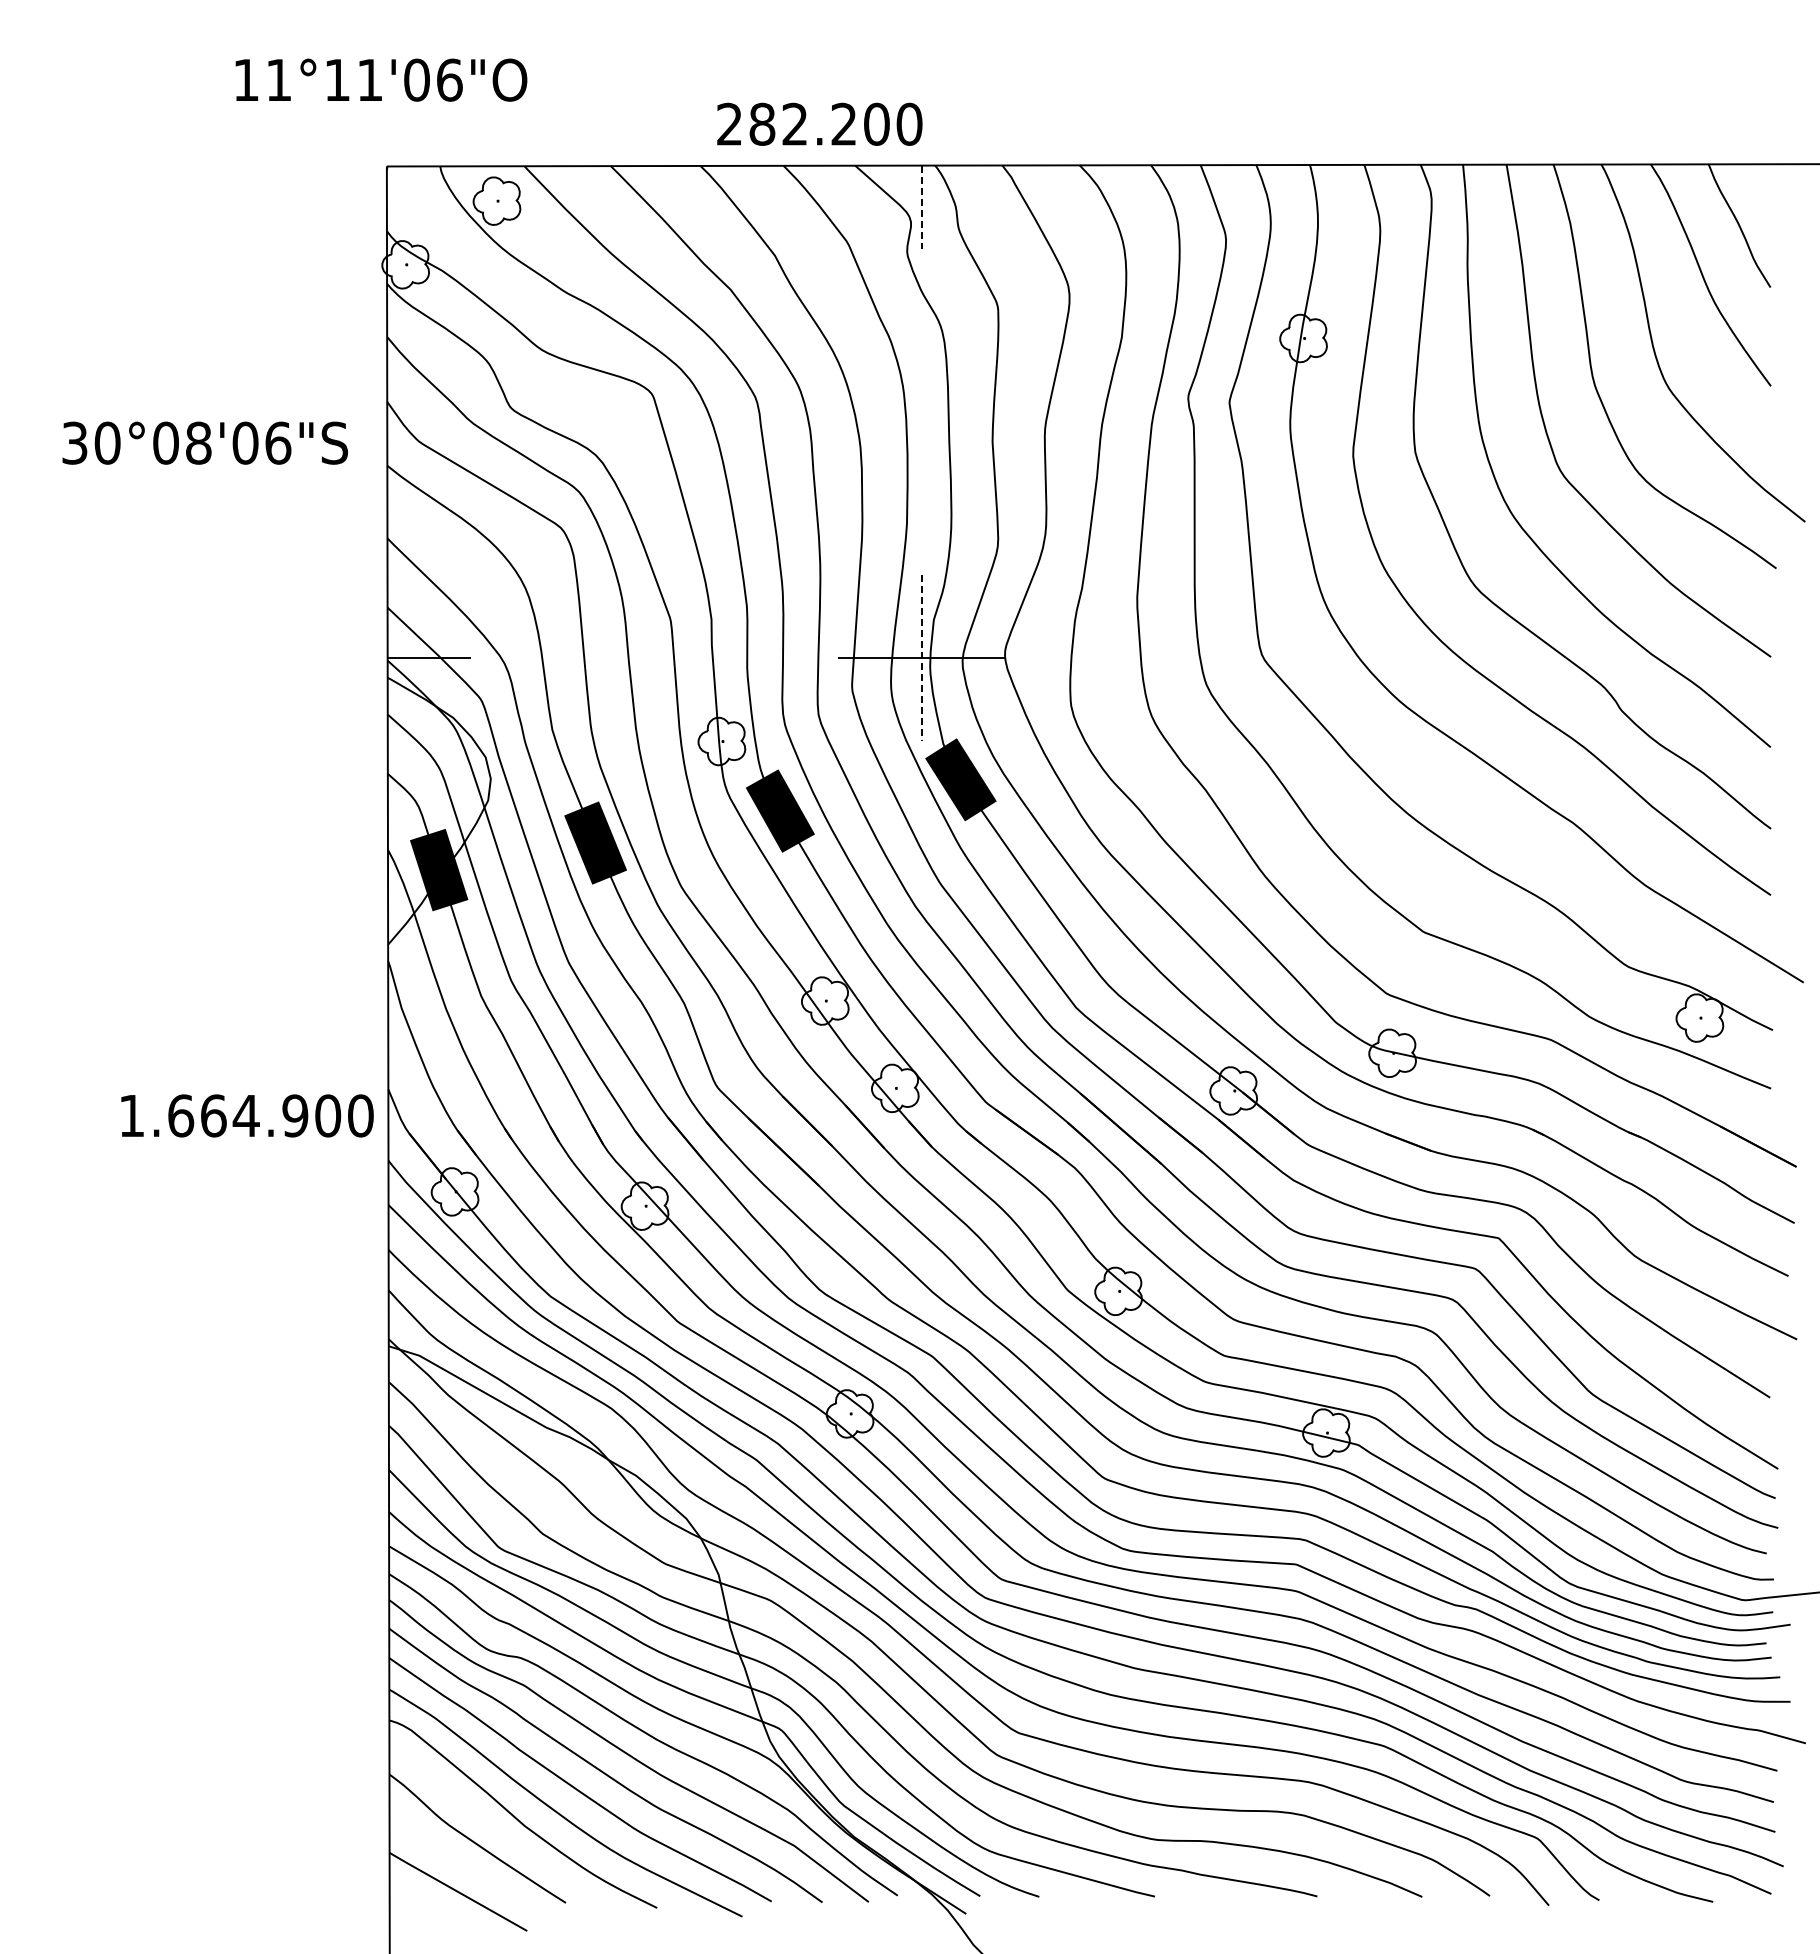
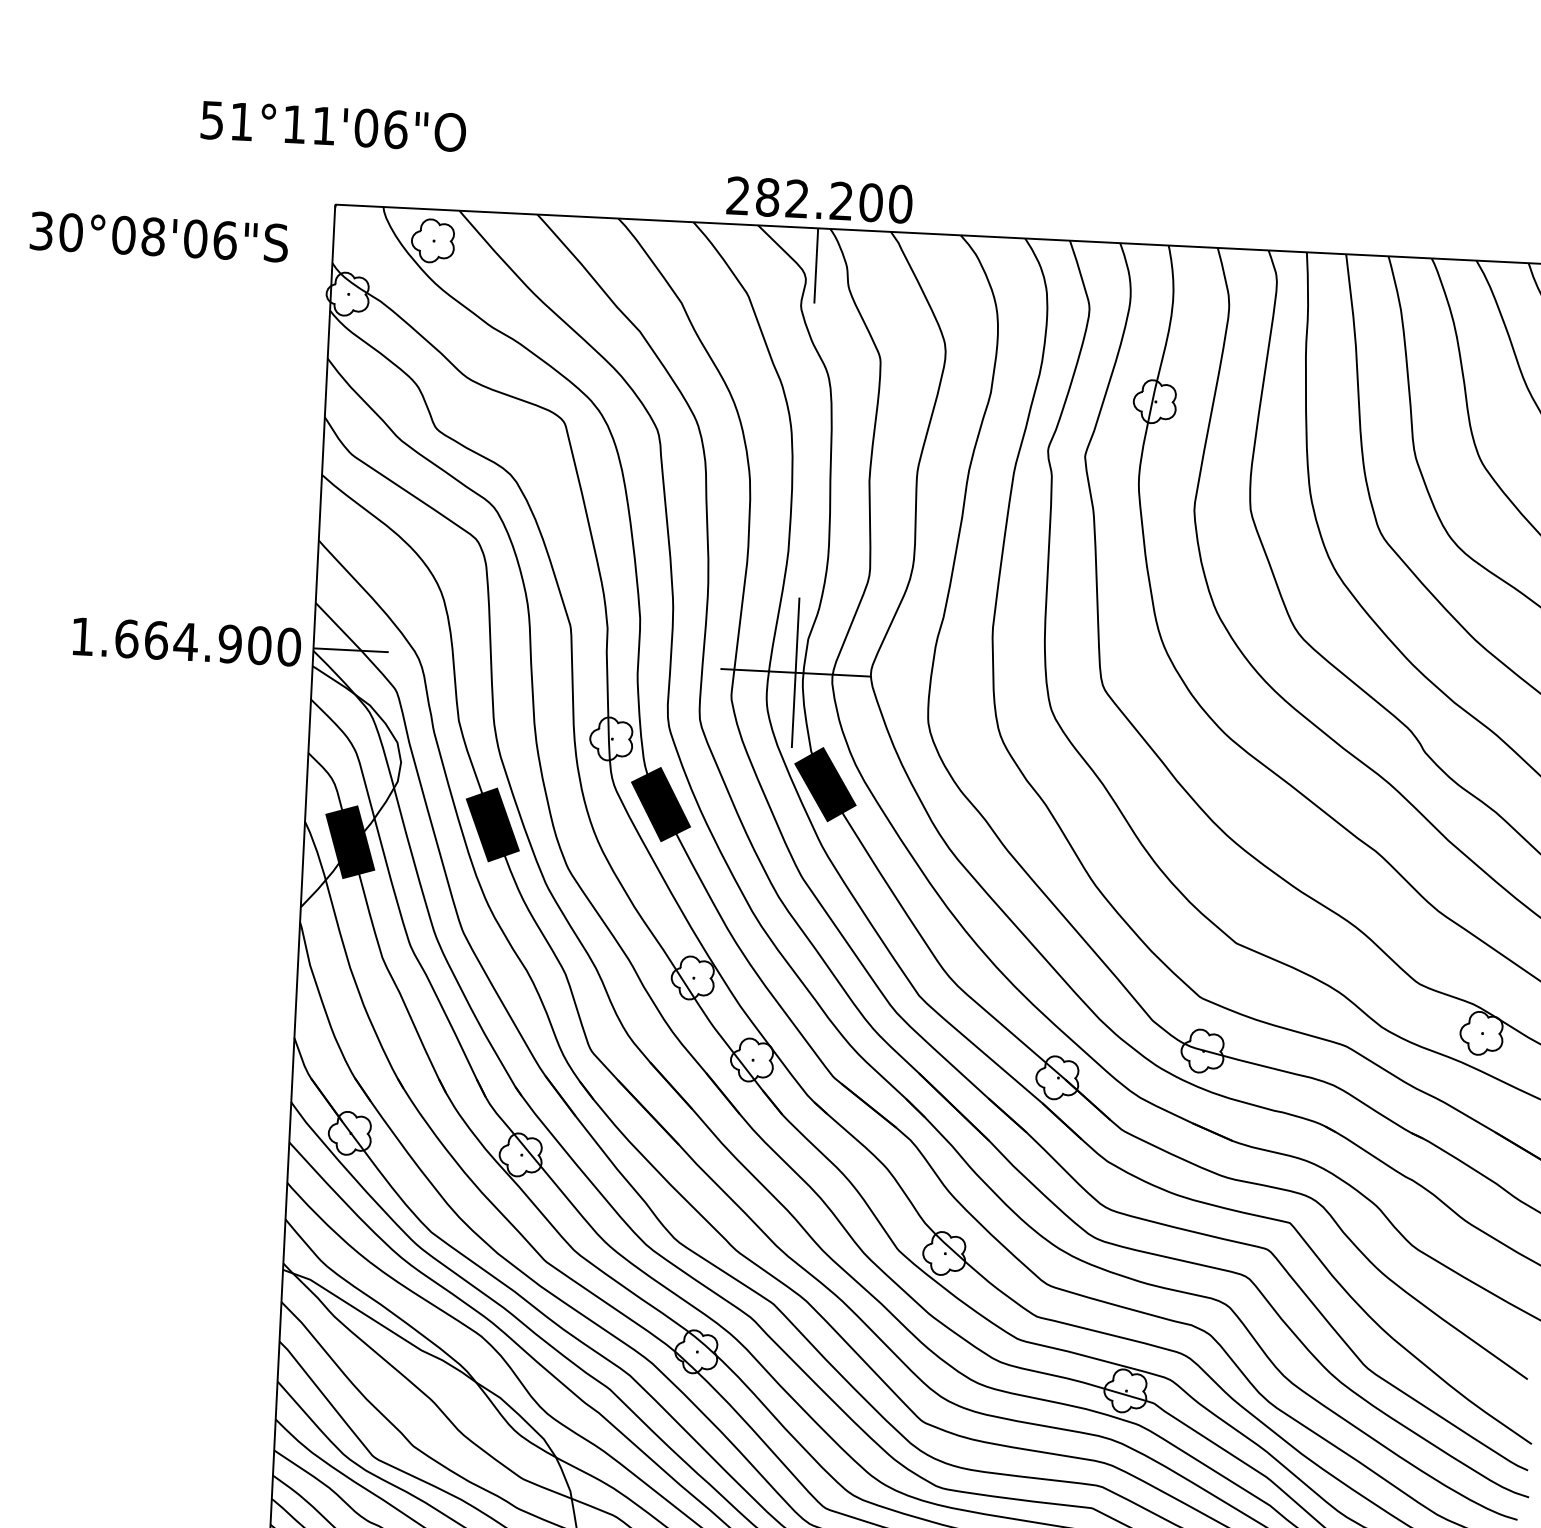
text: (246, 80) -> (212, 120), 11°11'06"O -> 51°11'06"O
text: (819, 123) -> (819, 199), moved
line: (921, 207) -> (816, 266), dashed -> solid
text: (204, 442) -> (158, 236), moved
line: (921, 658) -> (795, 673), dashed -> solid
text: (247, 1115) -> (187, 641), moved

